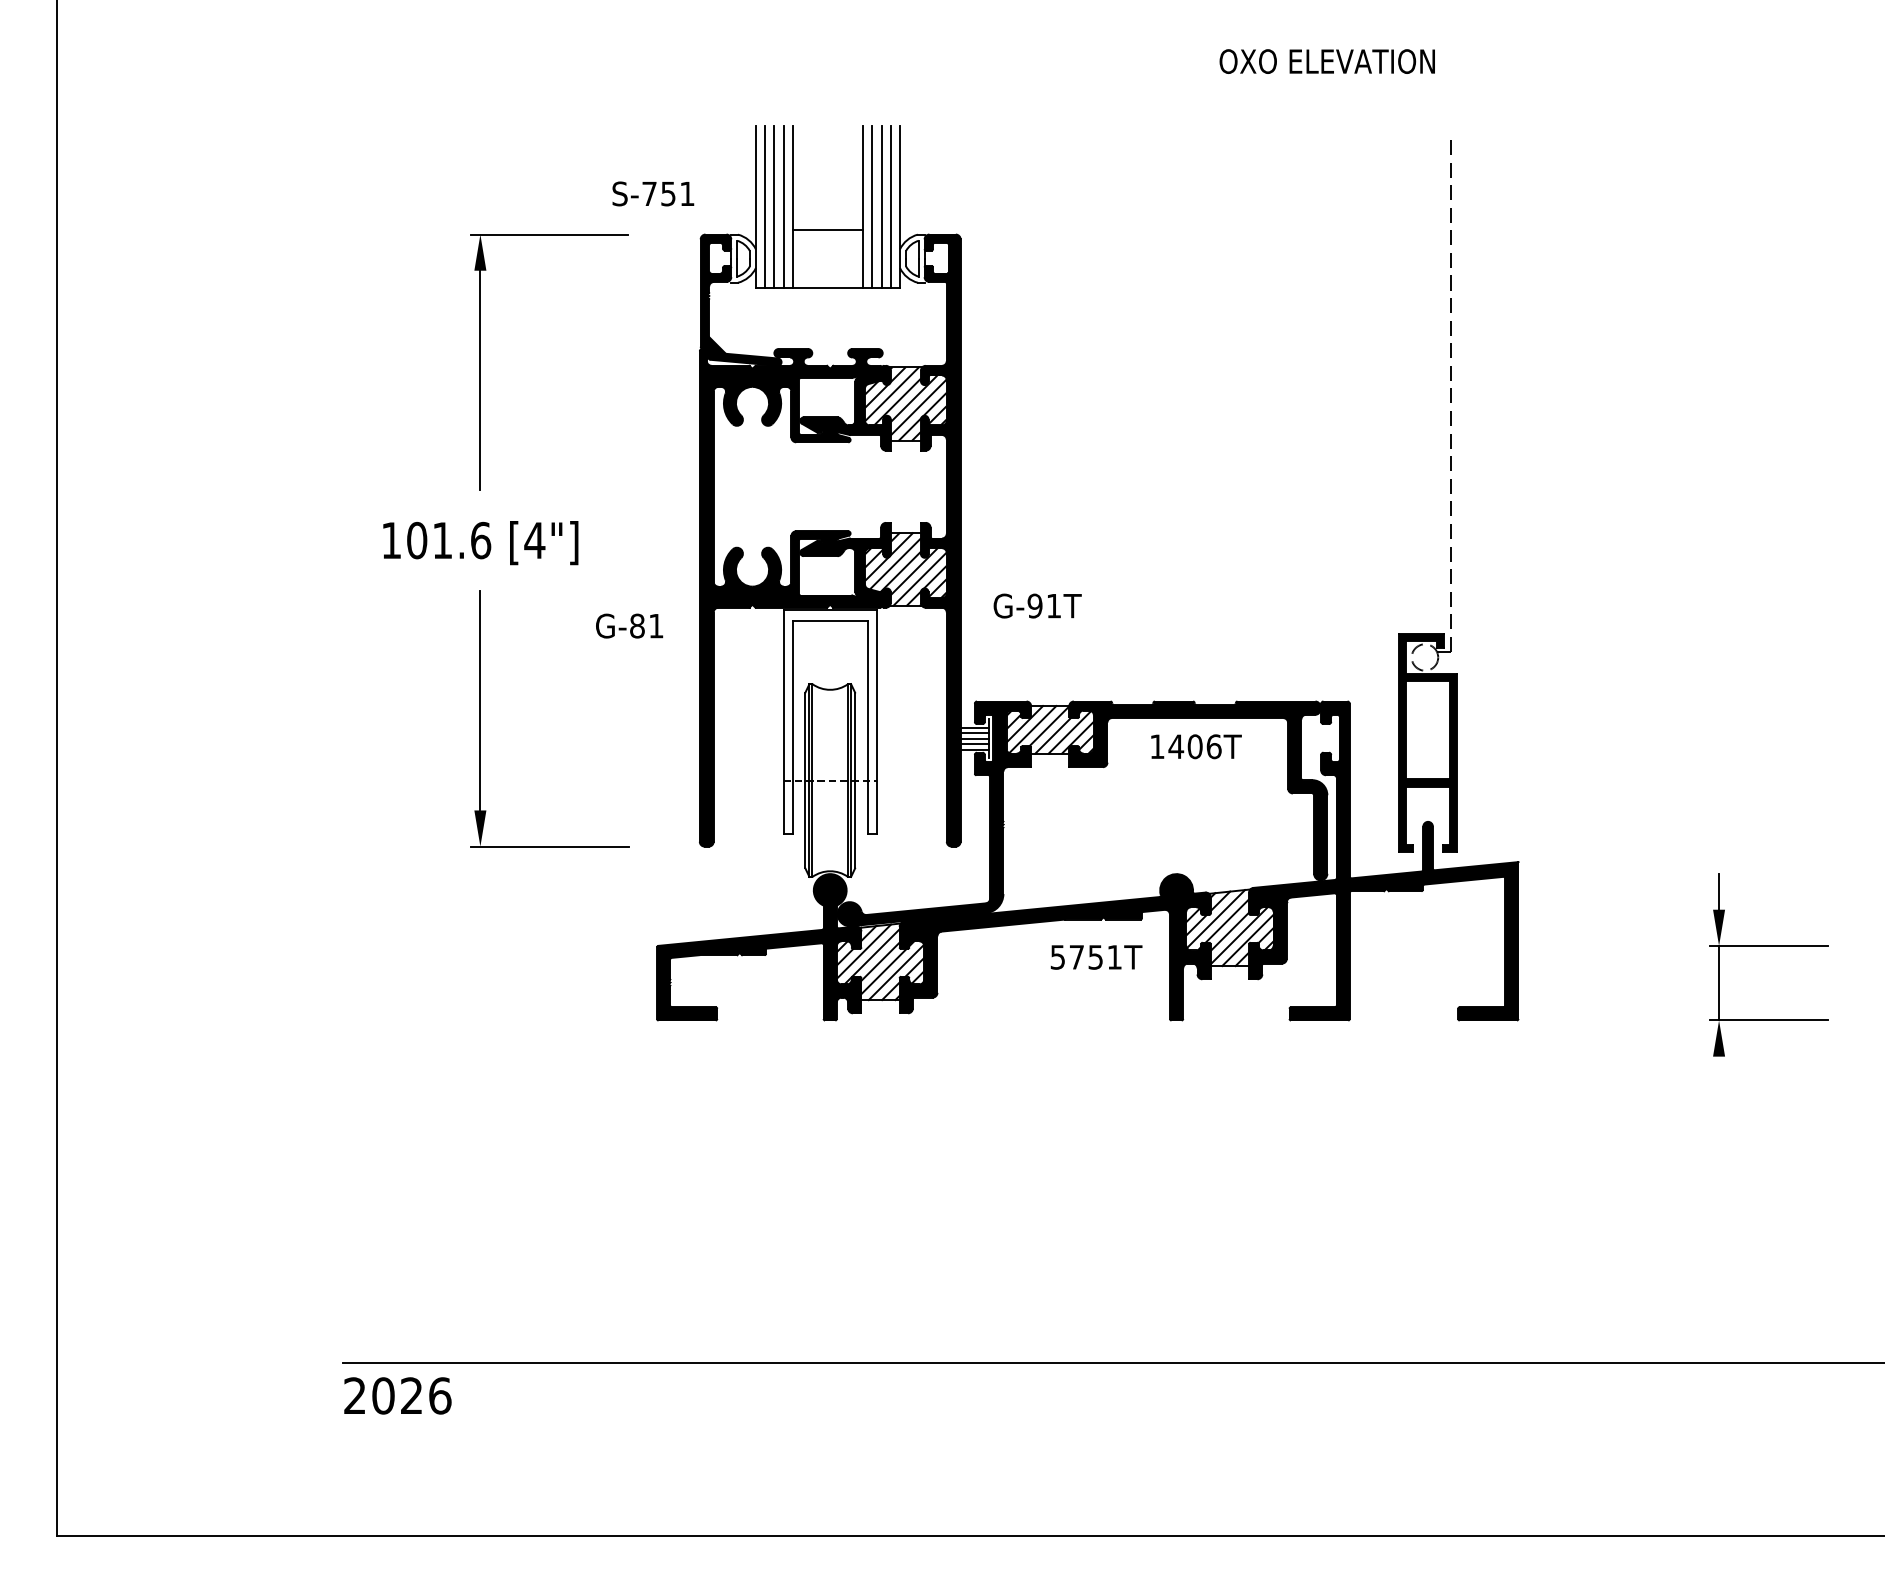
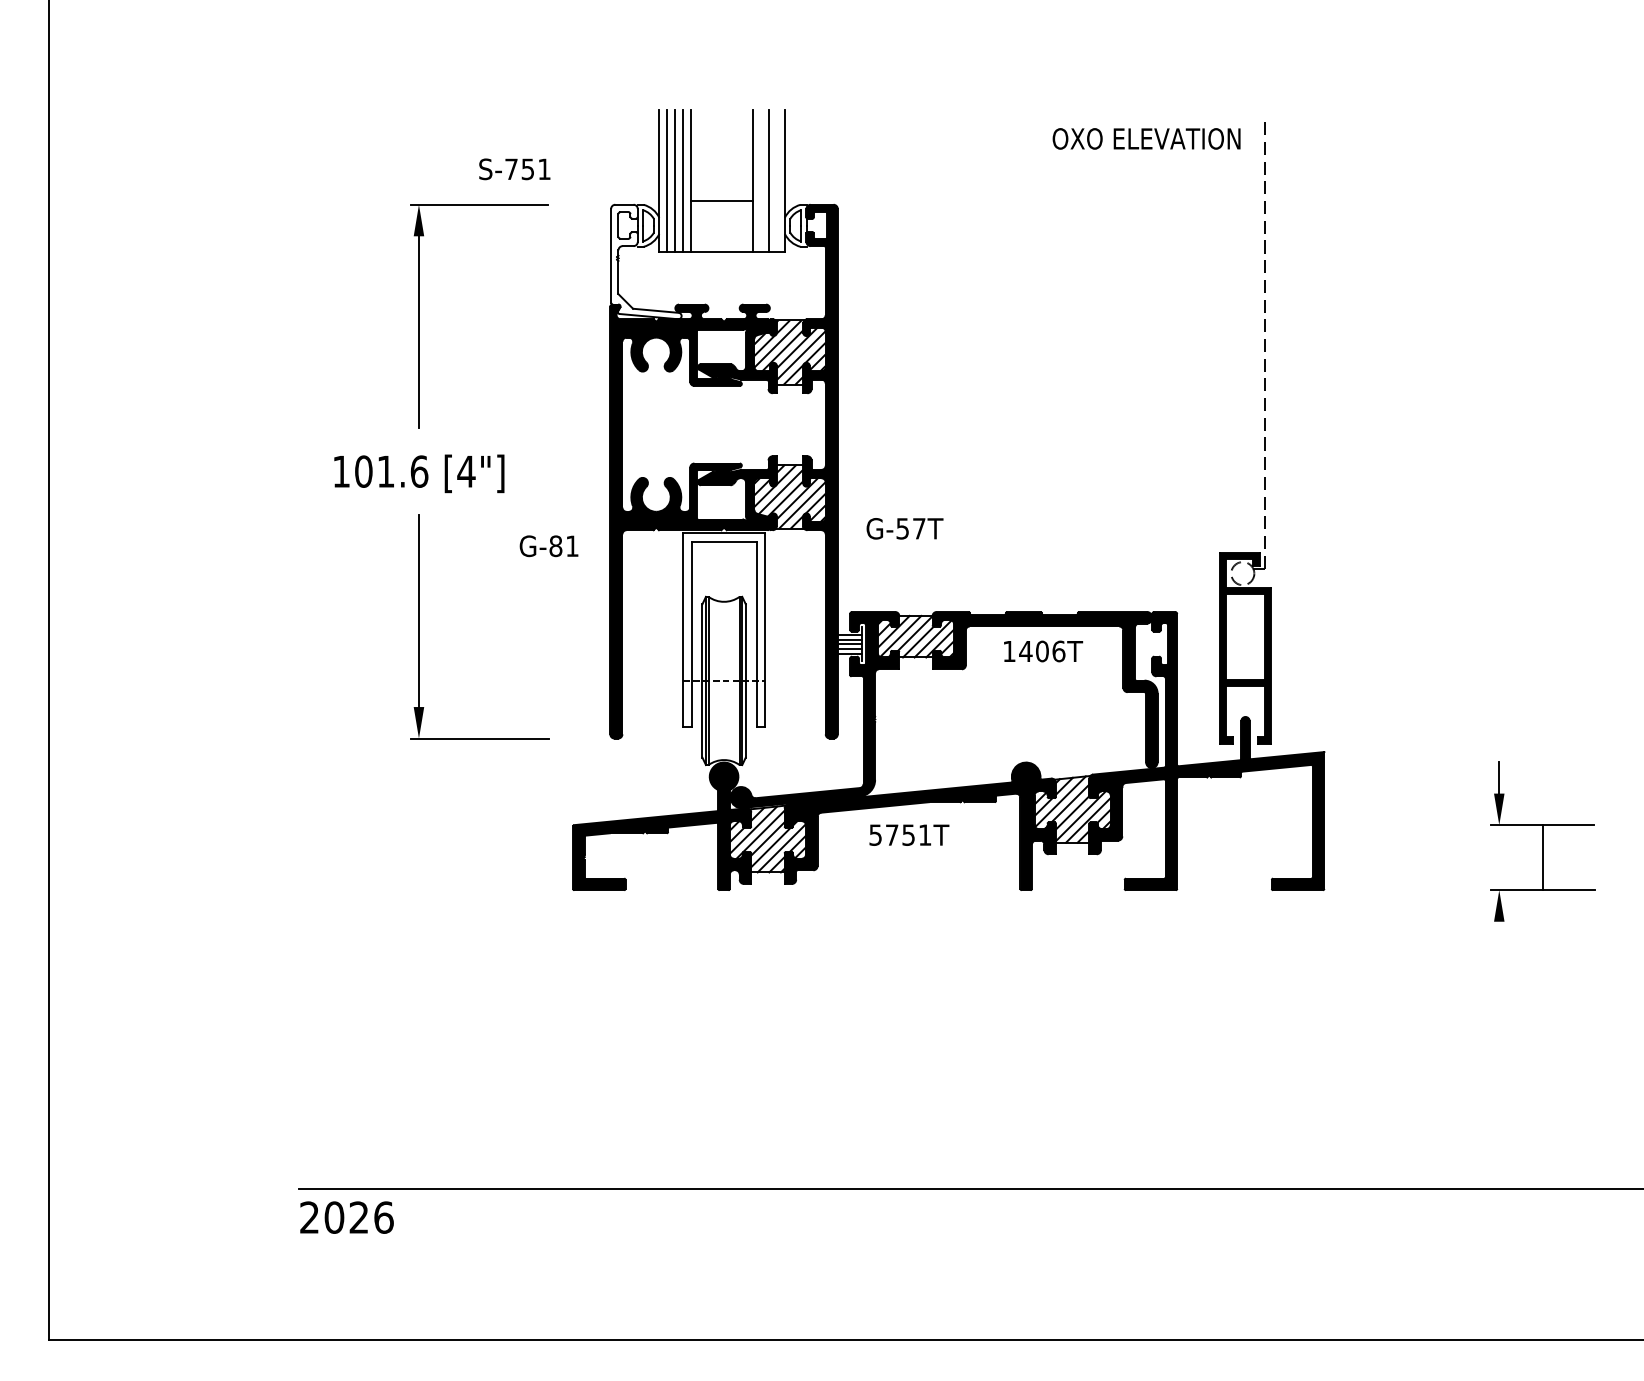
text: (1327, 61) -> (1146, 138), moved
text: (652, 194) -> (514, 169), moved
line: (871, 206) -> (760, 180), removed
line: (890, 206) -> (776, 180), removed
fill: (741, 299) -> (646, 261), removed
text: (1043, 605) -> (910, 528), G-91T -> G-57T
text: (1096, 956) -> (909, 834), moved
line: (1719, 982) -> (1543, 857), moved

